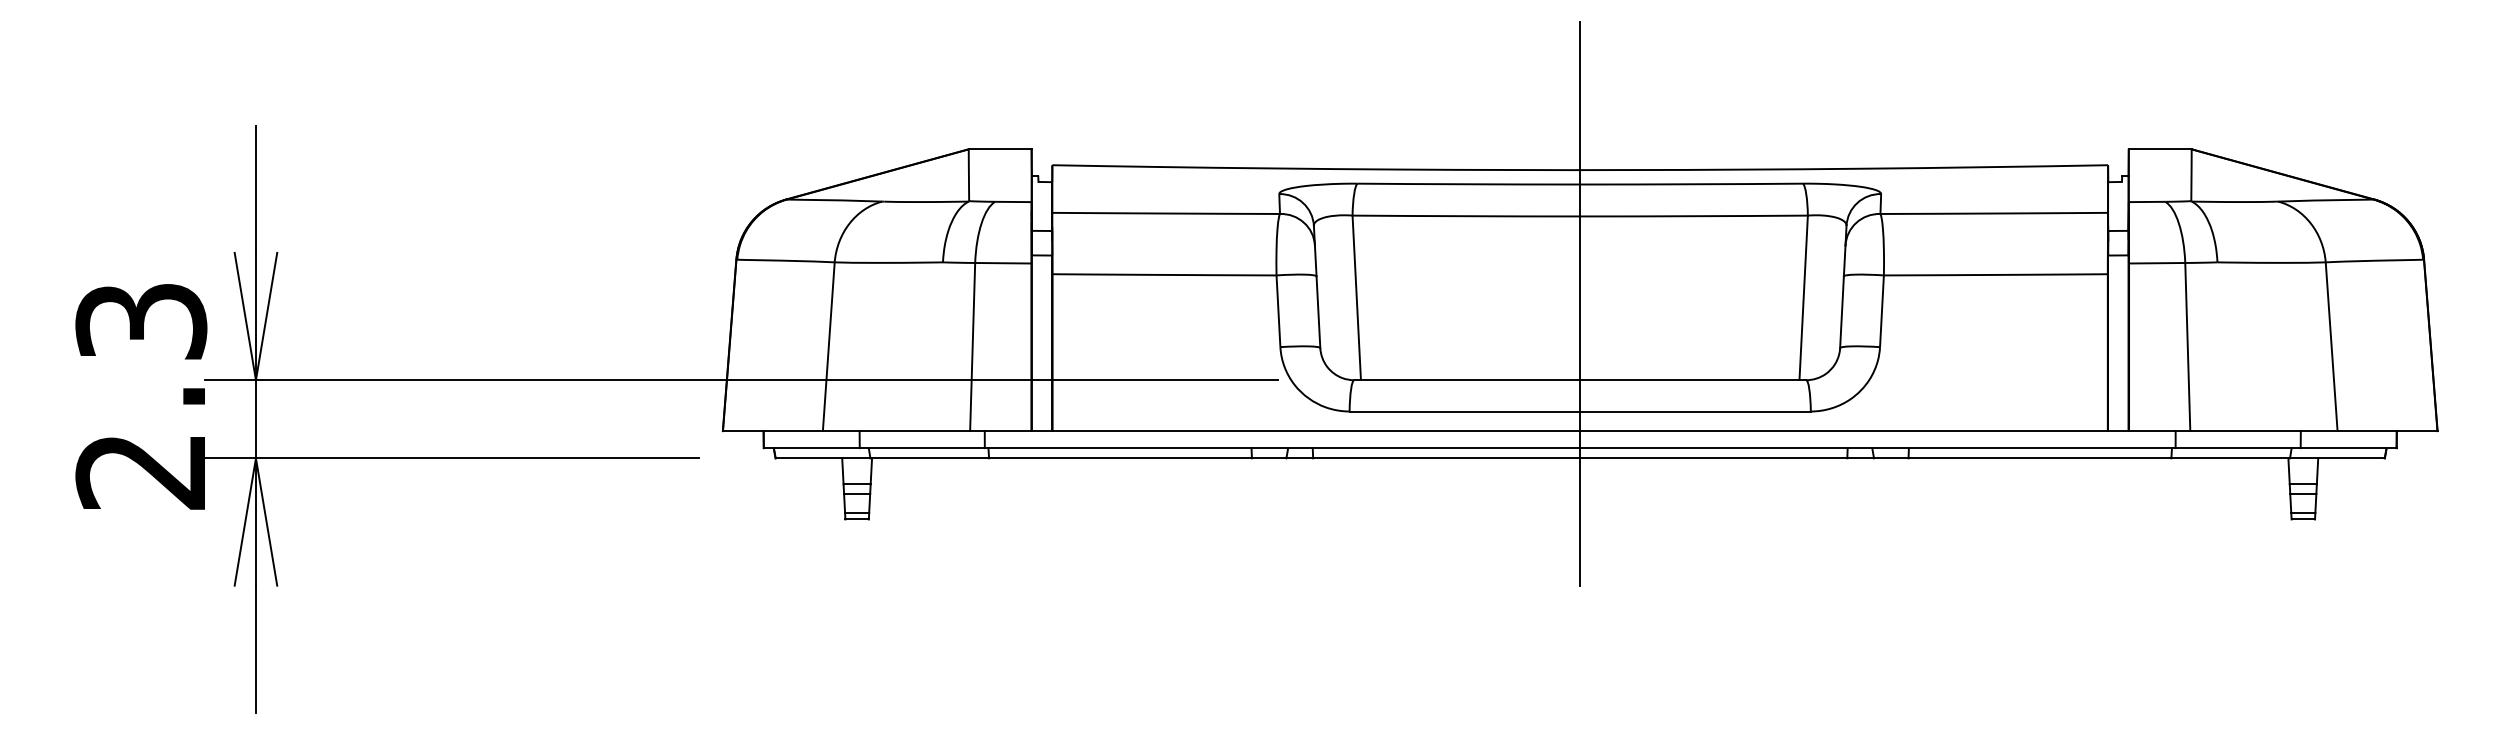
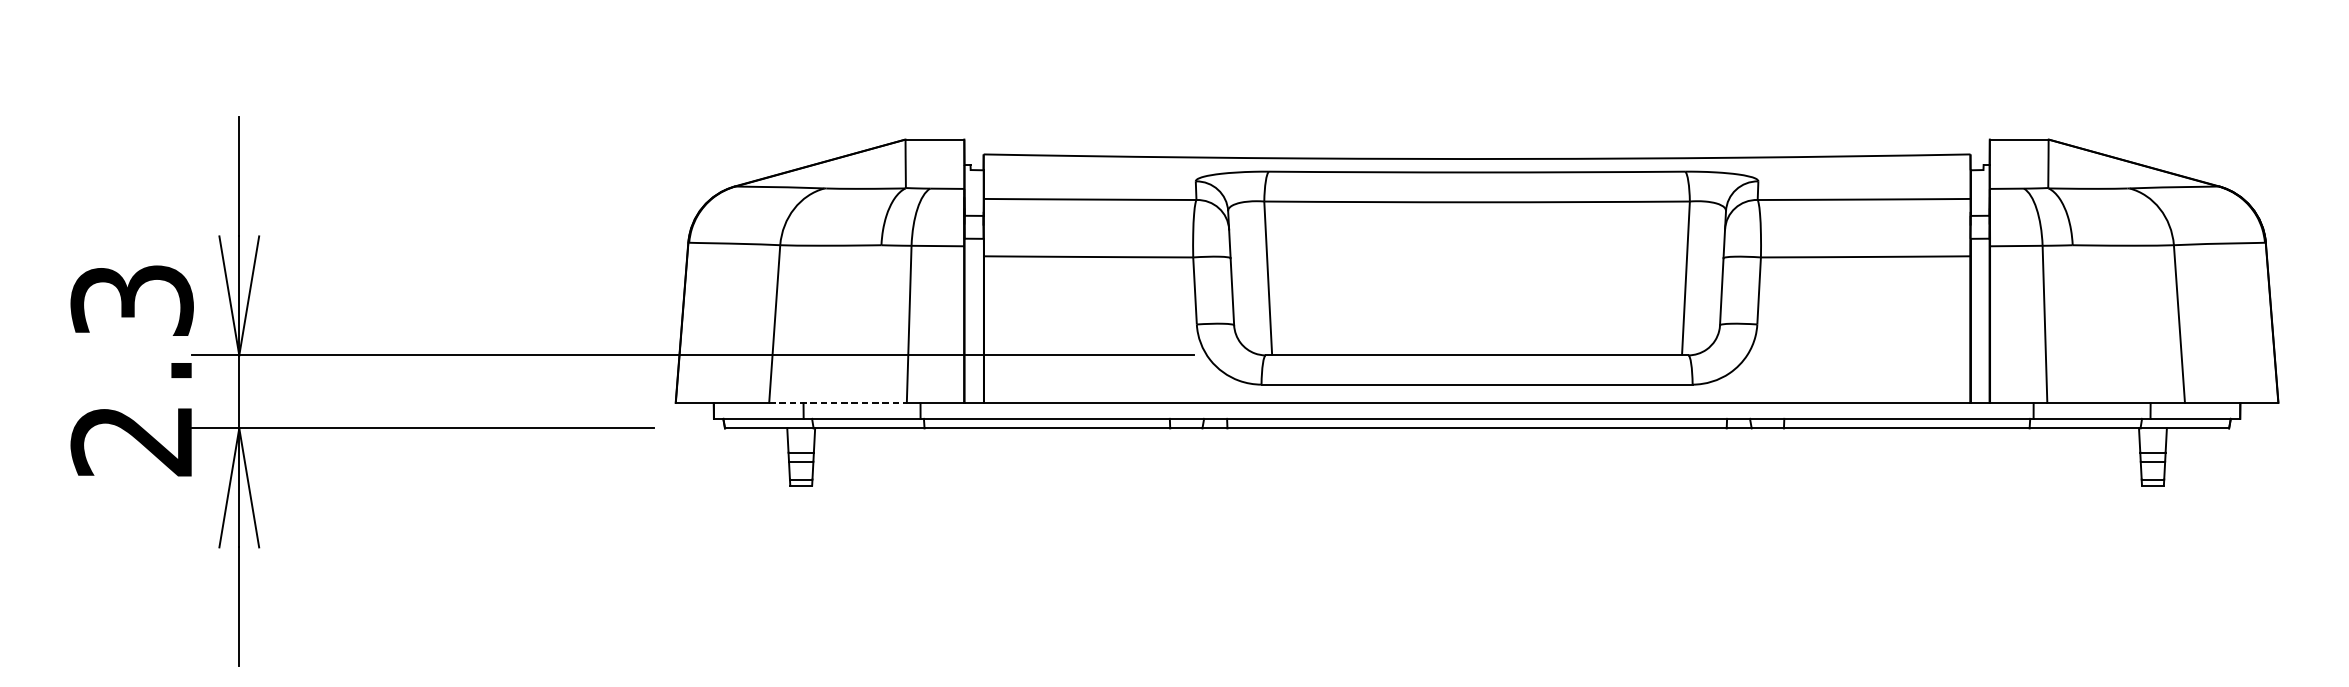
line: (1580, 303) -> (1477, 283), removed
line: (896, 431) -> (838, 403), solid -> dashed

